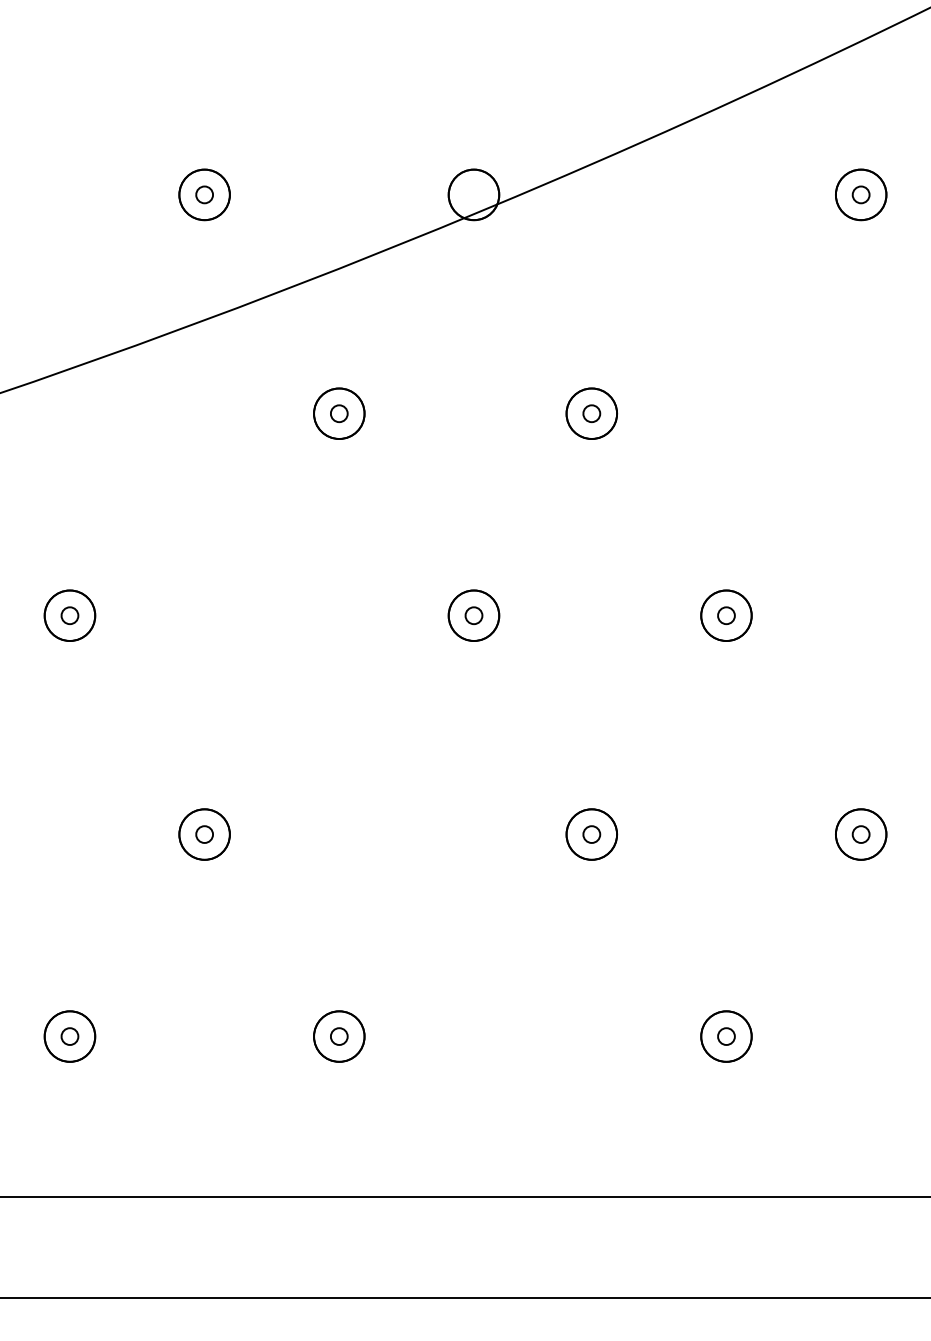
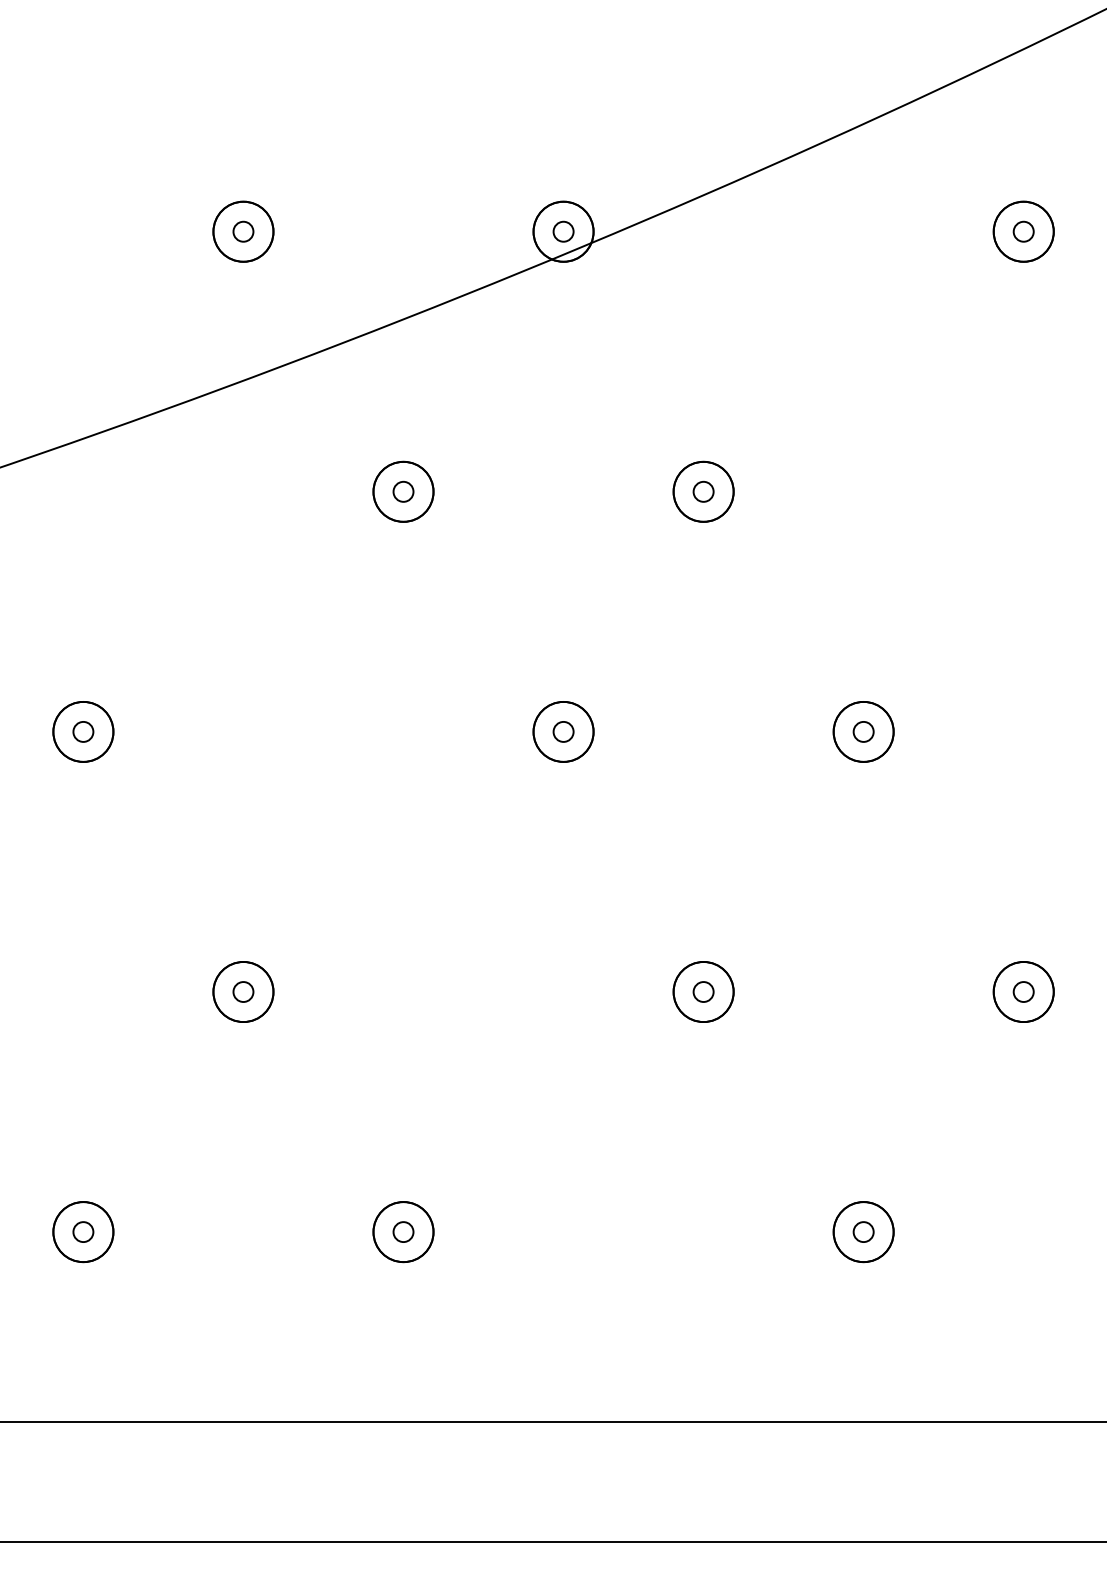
part: (473, 194) -> (563, 231), added

